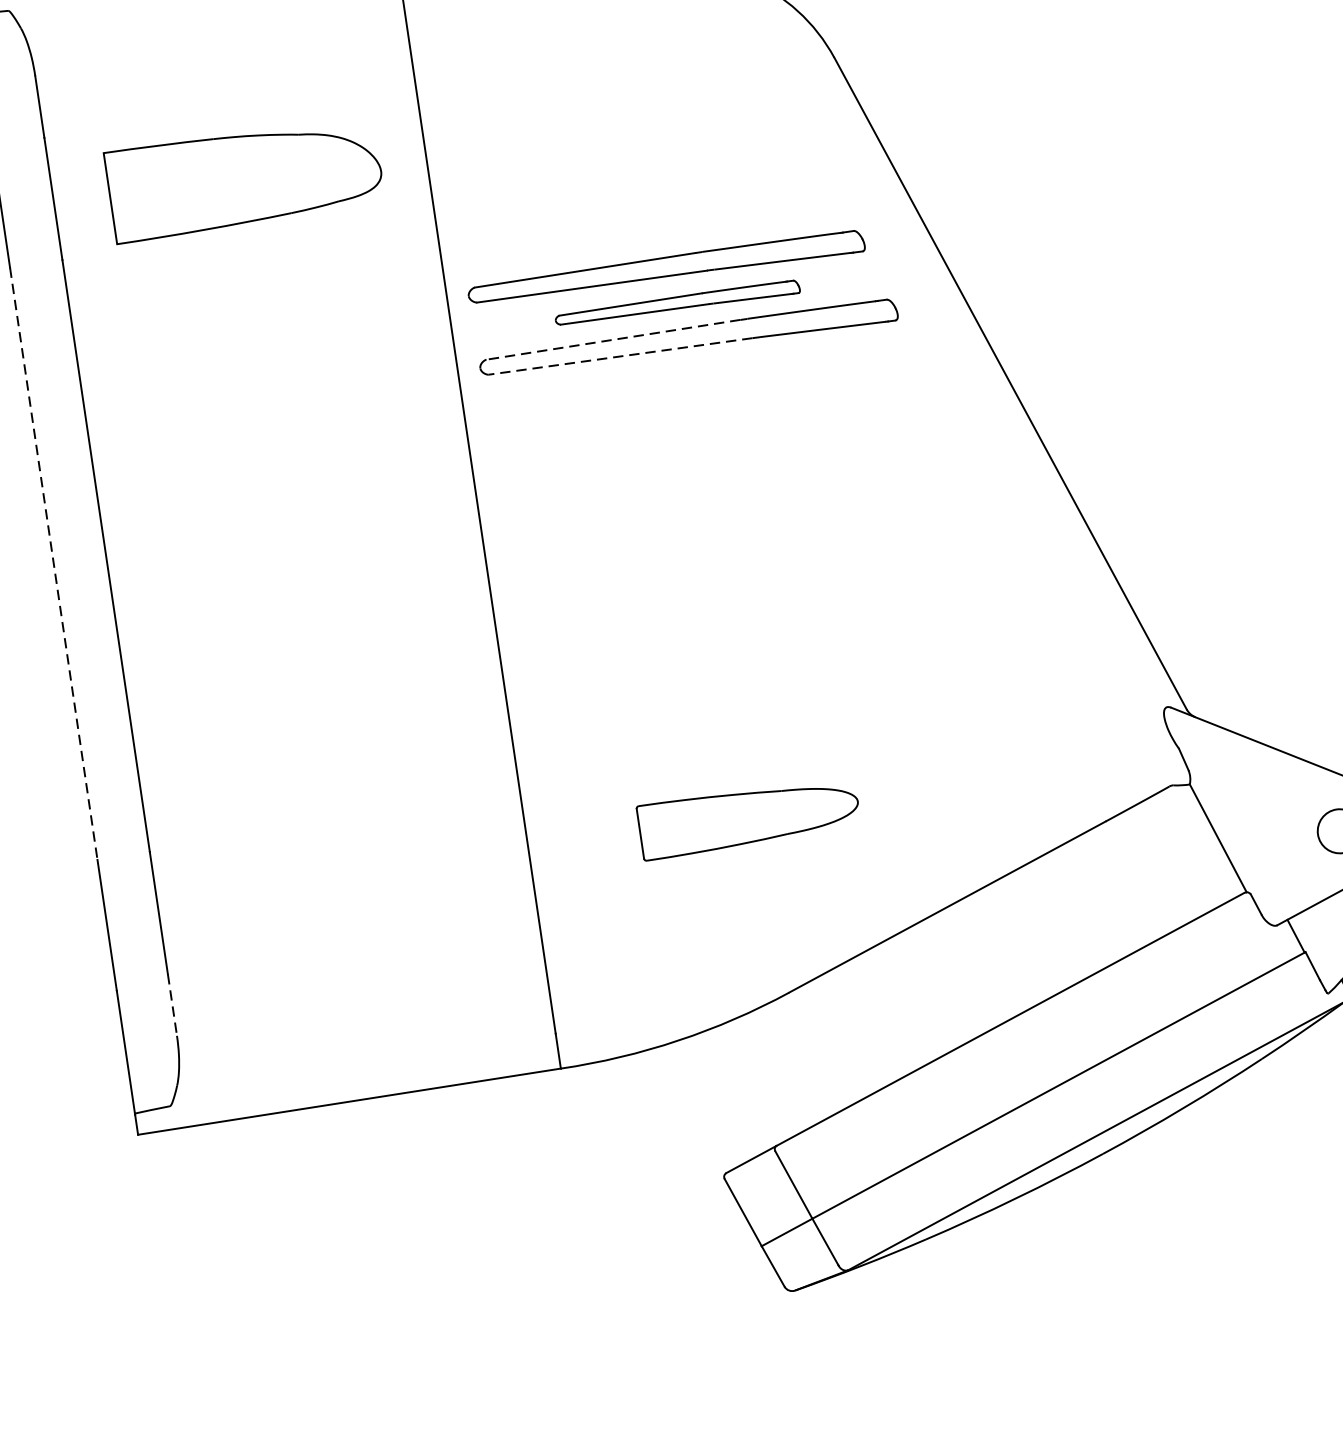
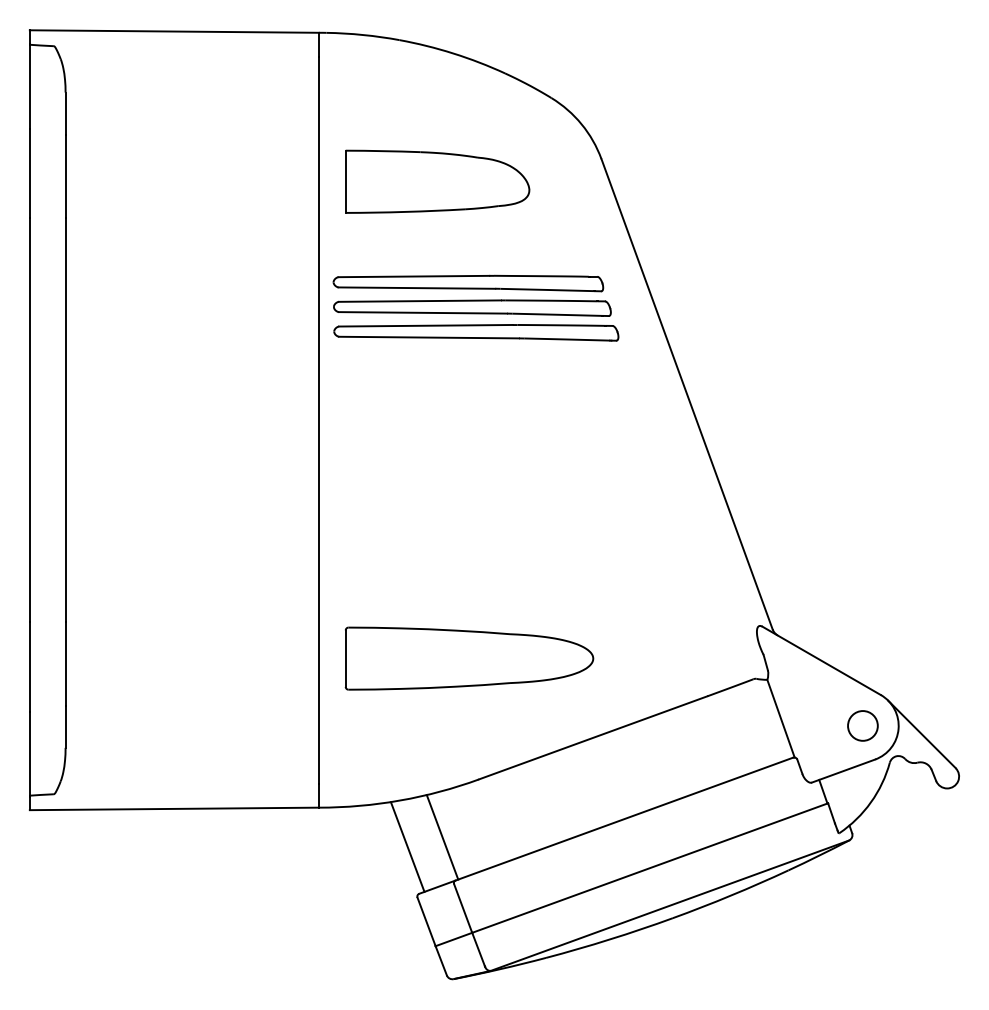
part: (244, 178) -> (437, 181), moved
part: (677, 302) -> (472, 307), size x1.67
line: (612, 339) -> (425, 325), dashed -> solid
line: (621, 356) -> (429, 337), dashed -> solid
line: (53, 564) -> (29, 420), dashed -> solid
part: (749, 817) -> (469, 658), size x1.67
line: (172, 1006) -> (65, 727), dashed -> solid
line: (748, 1085) -> (442, 837), added
line: (698, 1106) -> (407, 846), added

